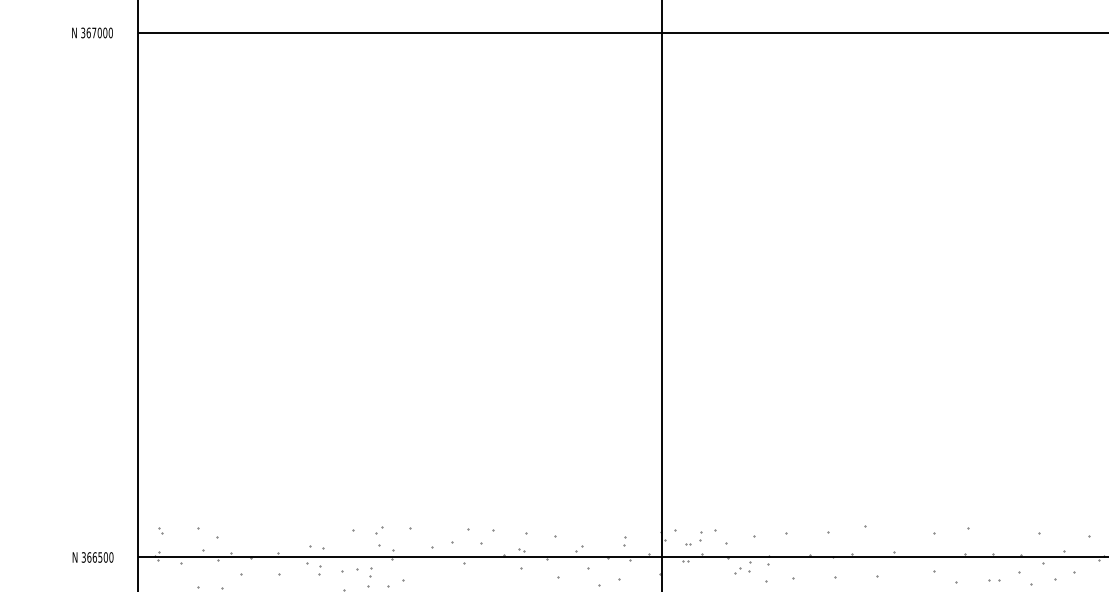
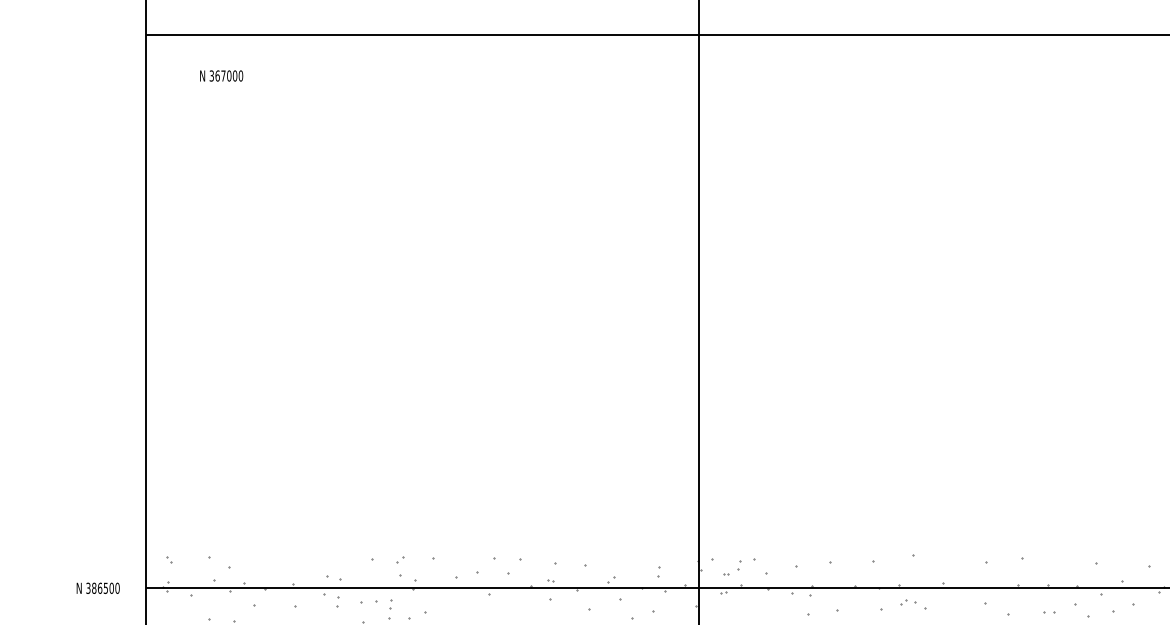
text: (92, 32) -> (221, 75), moved
text: (89, 556) -> (94, 587), 366500 -> 386500
part: (742, 570) -> (908, 602), moved

